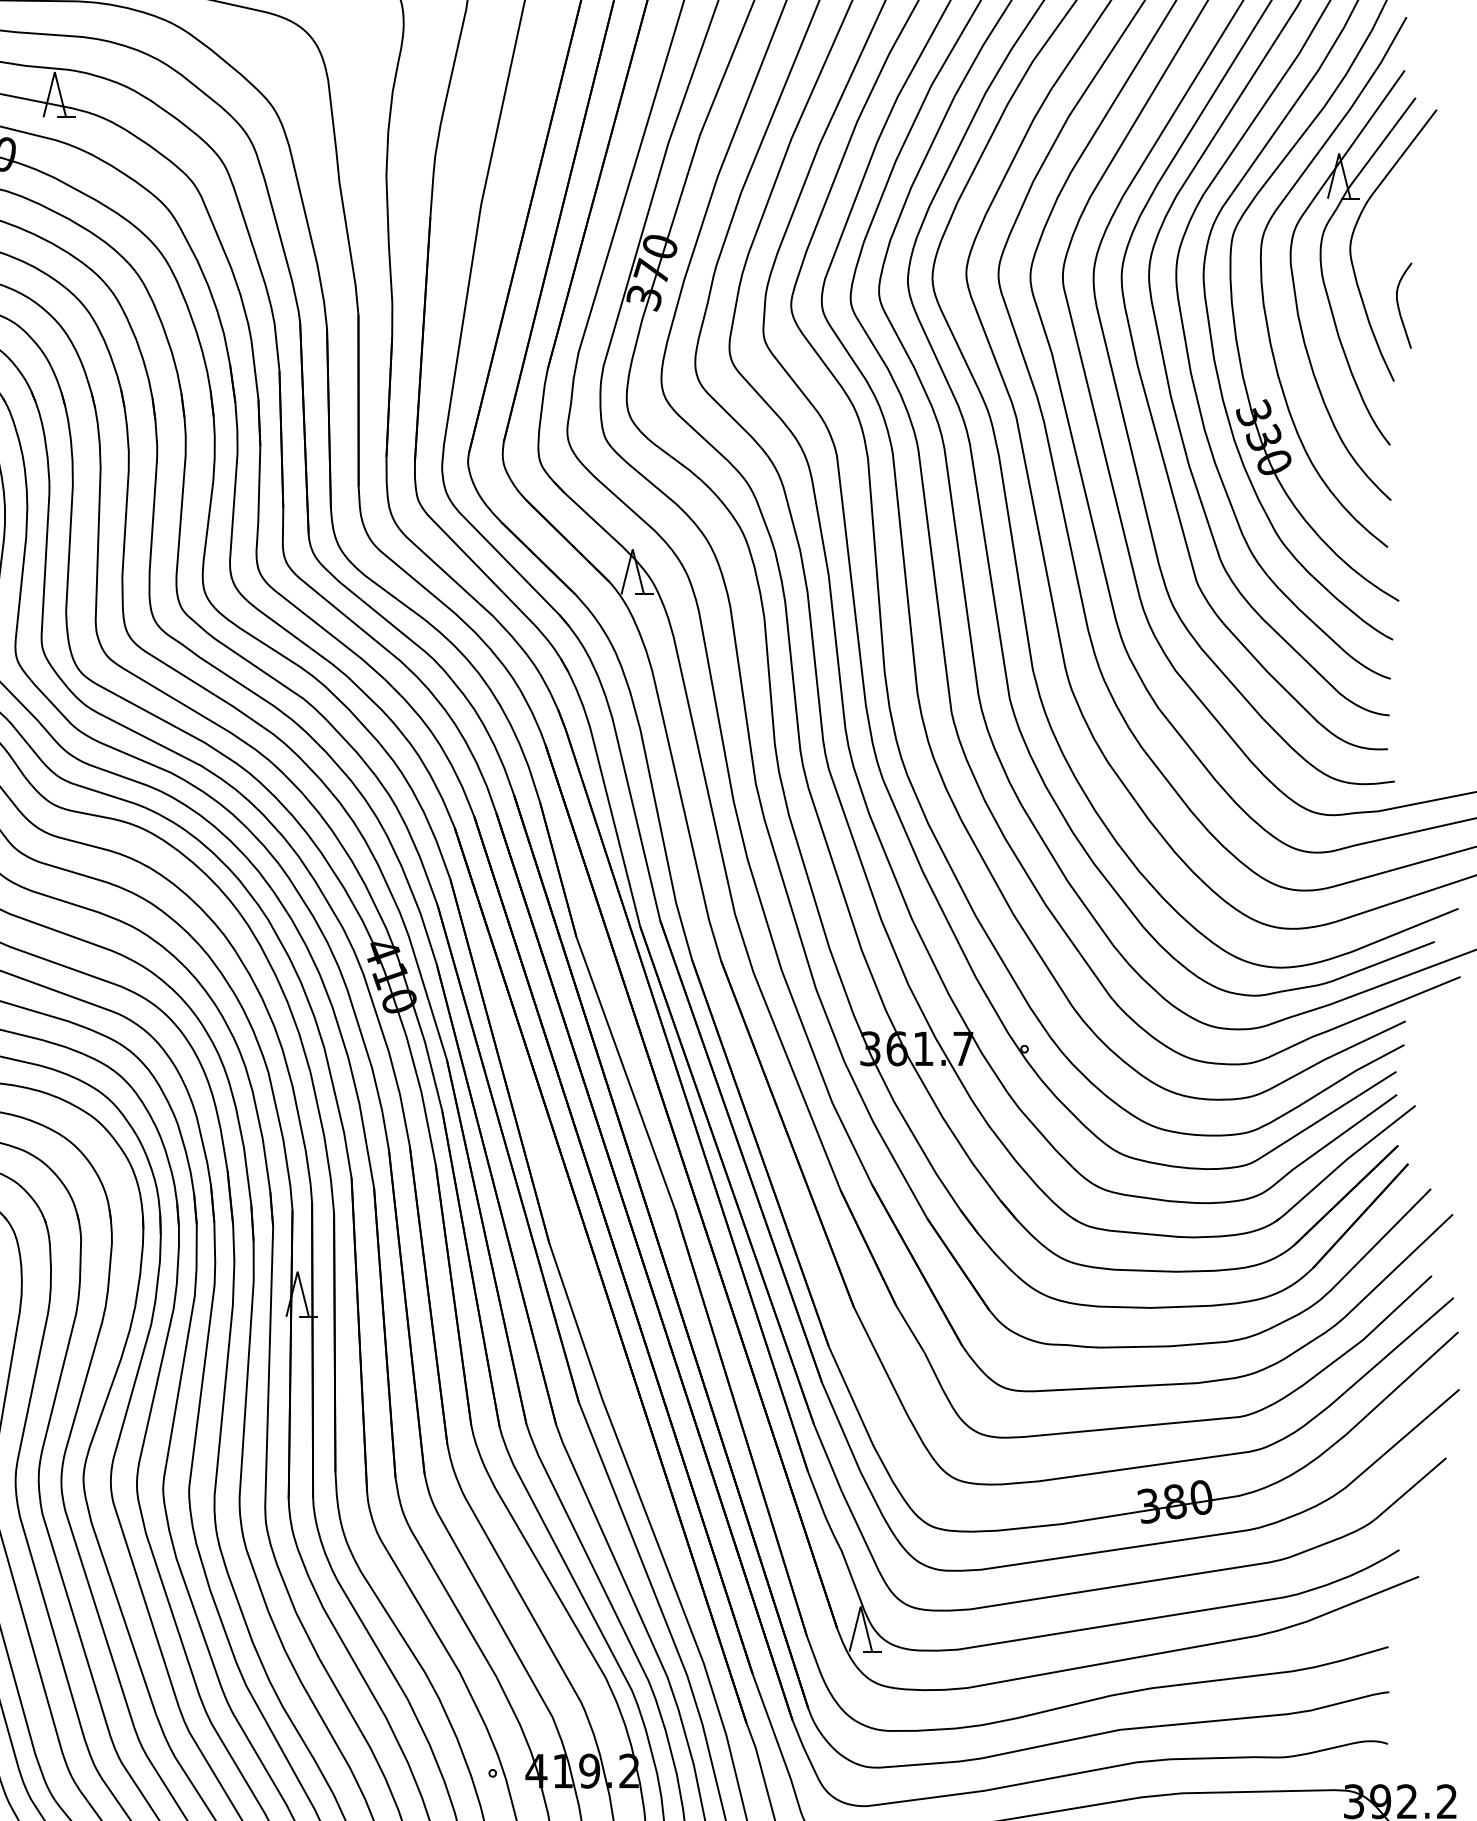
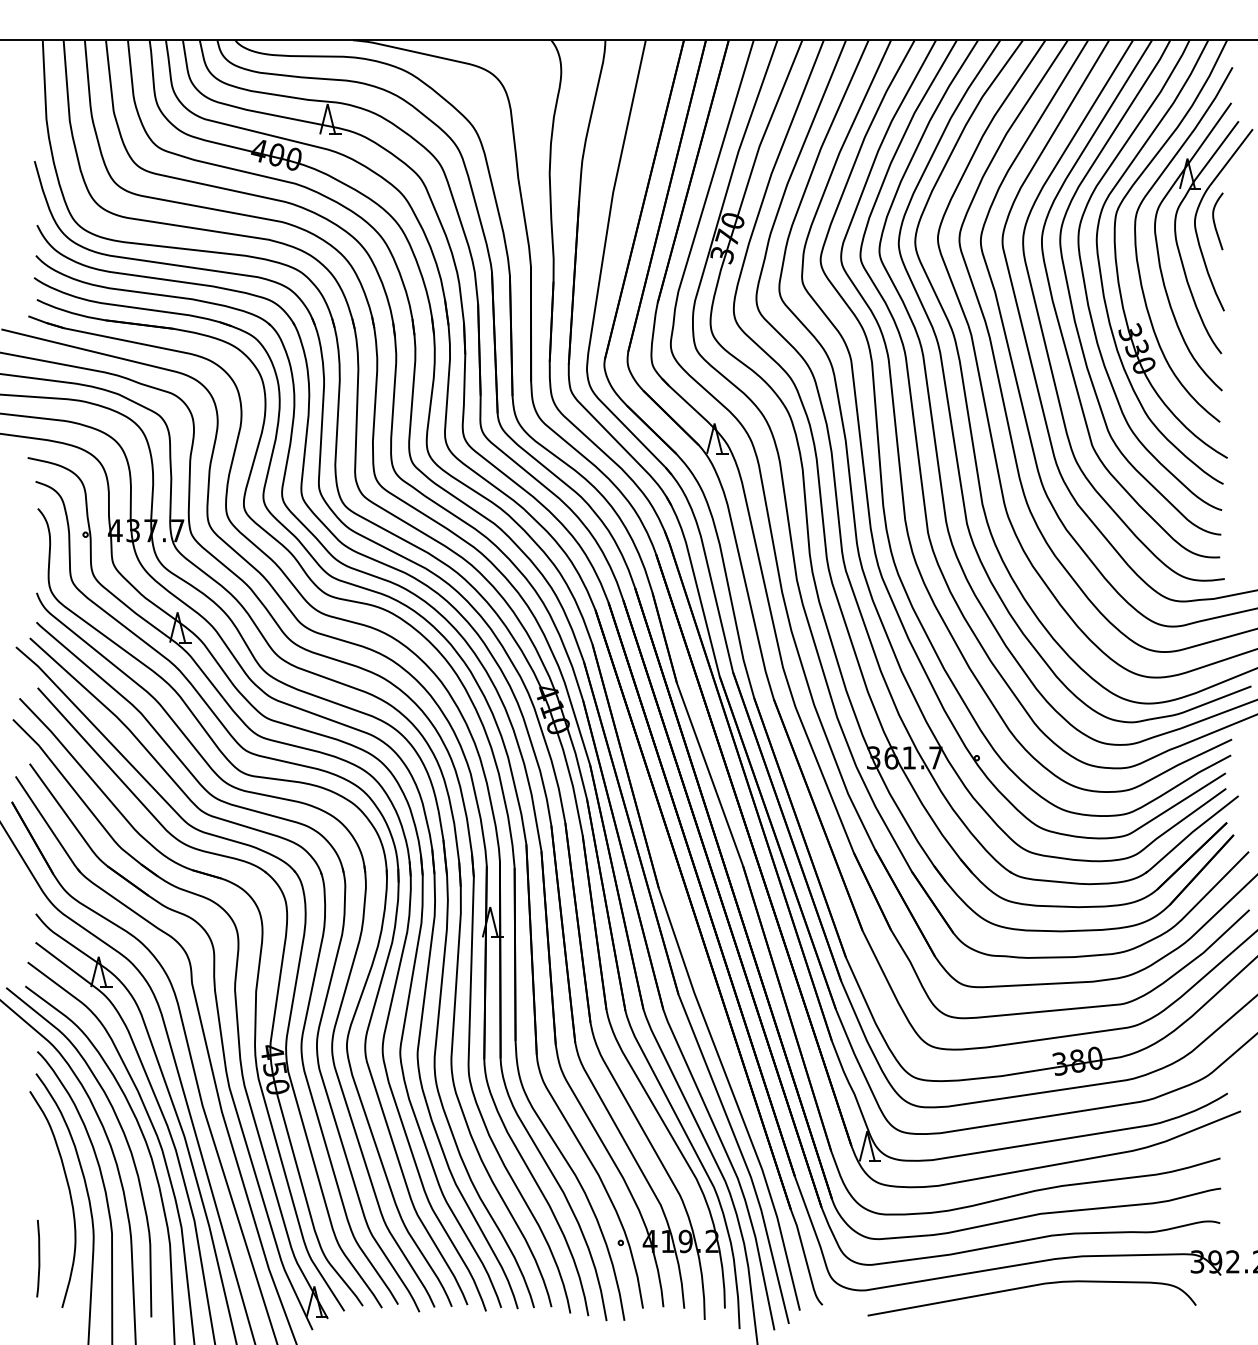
curve: (1400, 307) -> (1215, 222), moved

